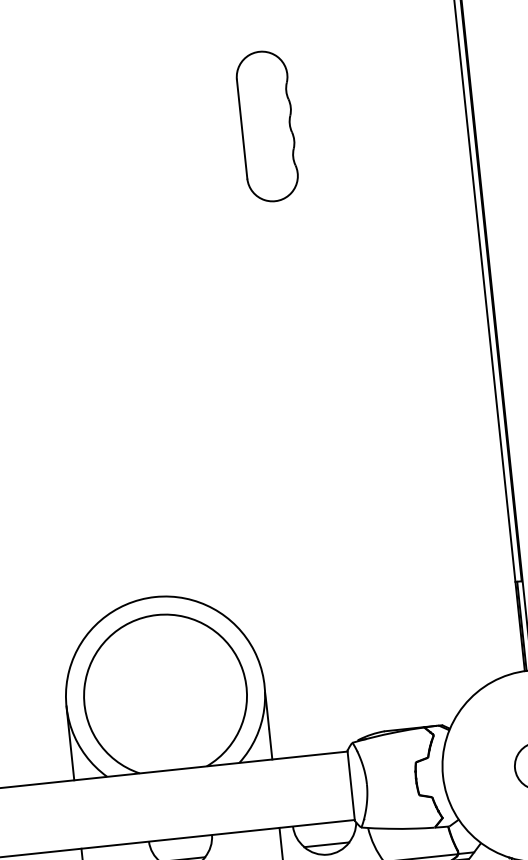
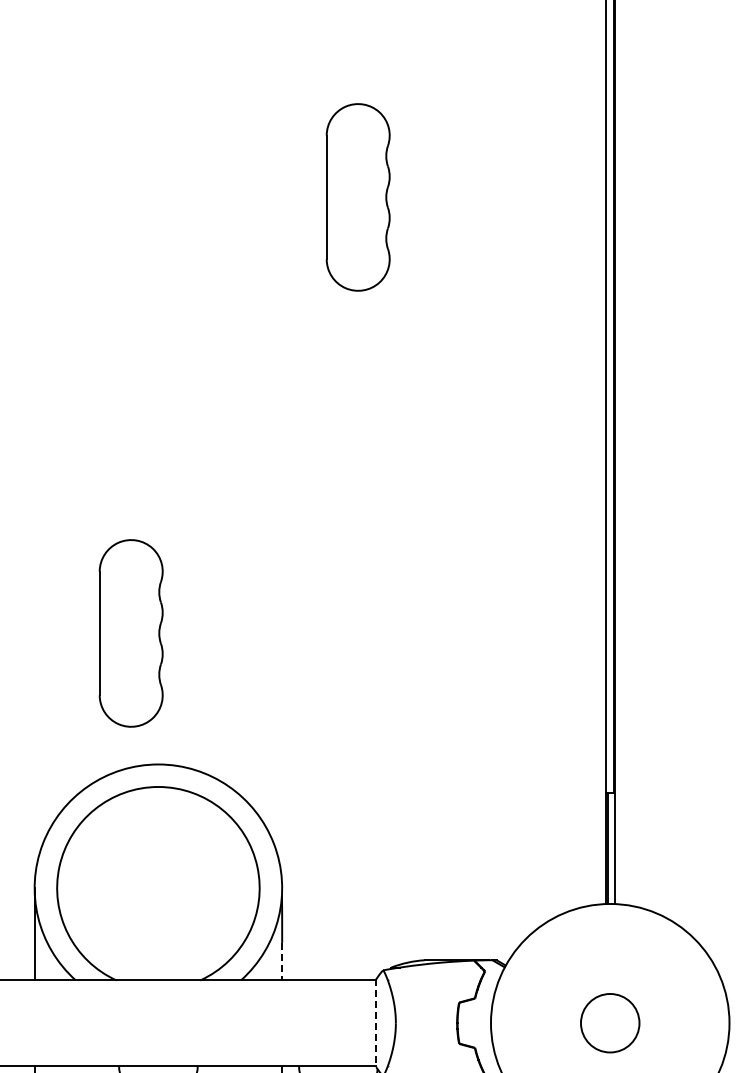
part: (121, 494) -> (130, 633), added
line: (270, 744) -> (282, 961), solid -> dashed
line: (351, 785) -> (376, 1023), solid -> dashed

